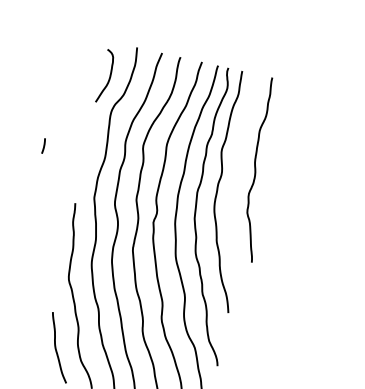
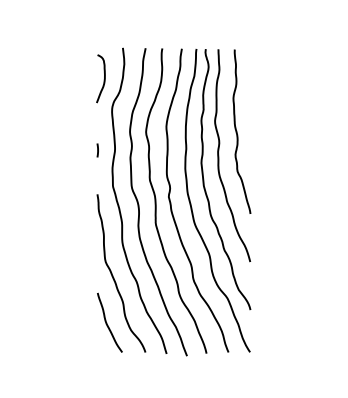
line: (43, 146) -> (97, 150), moved
curve: (256, 168) -> (237, 131), moved

